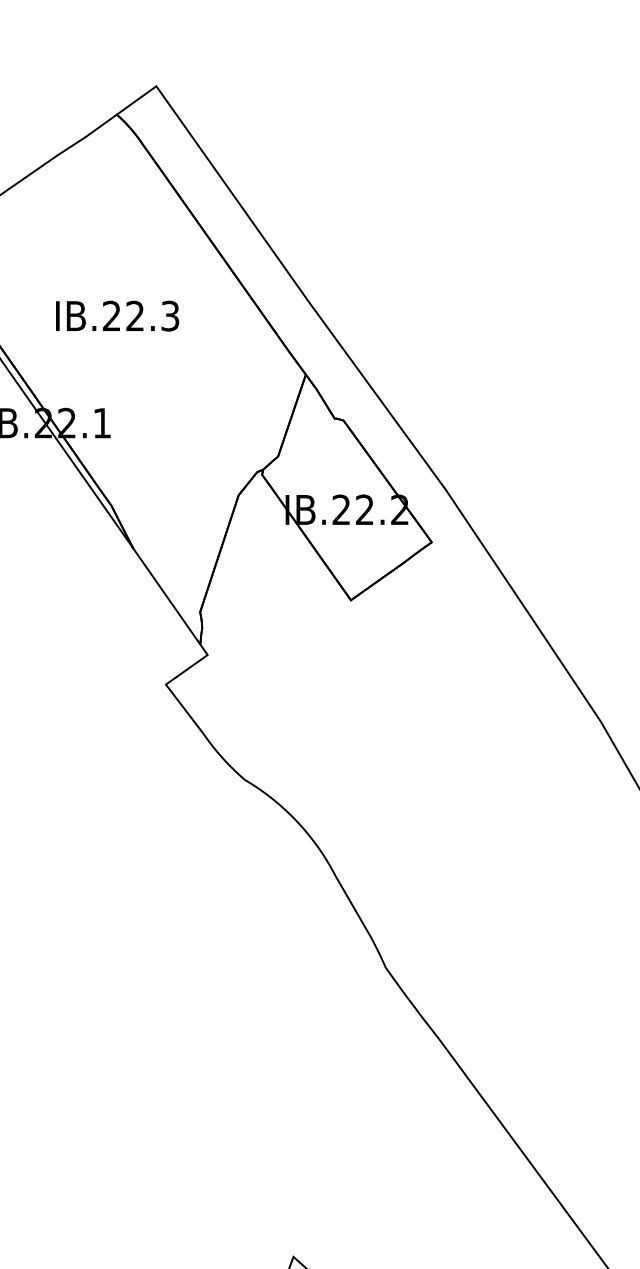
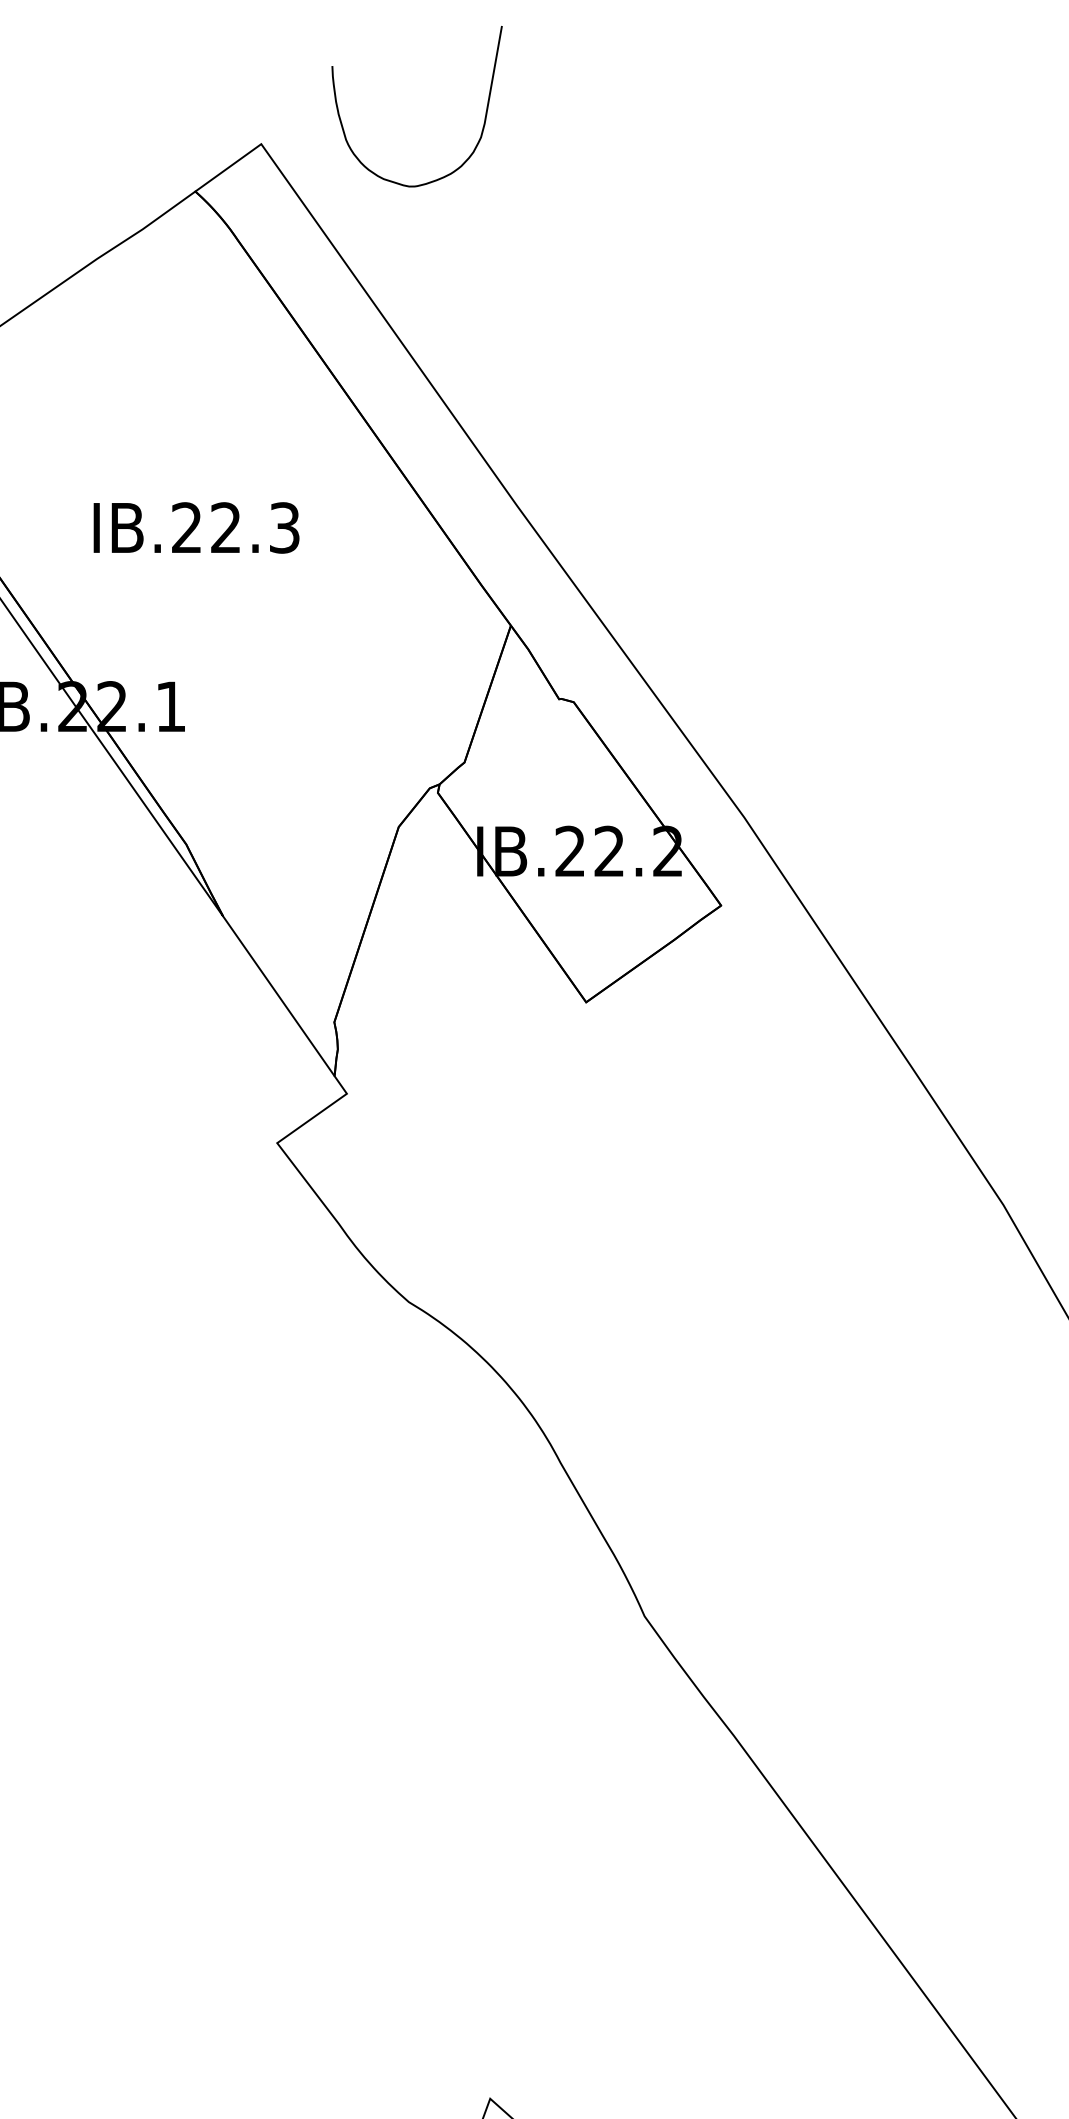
curve: (289, 70) -> (483, 117), added

